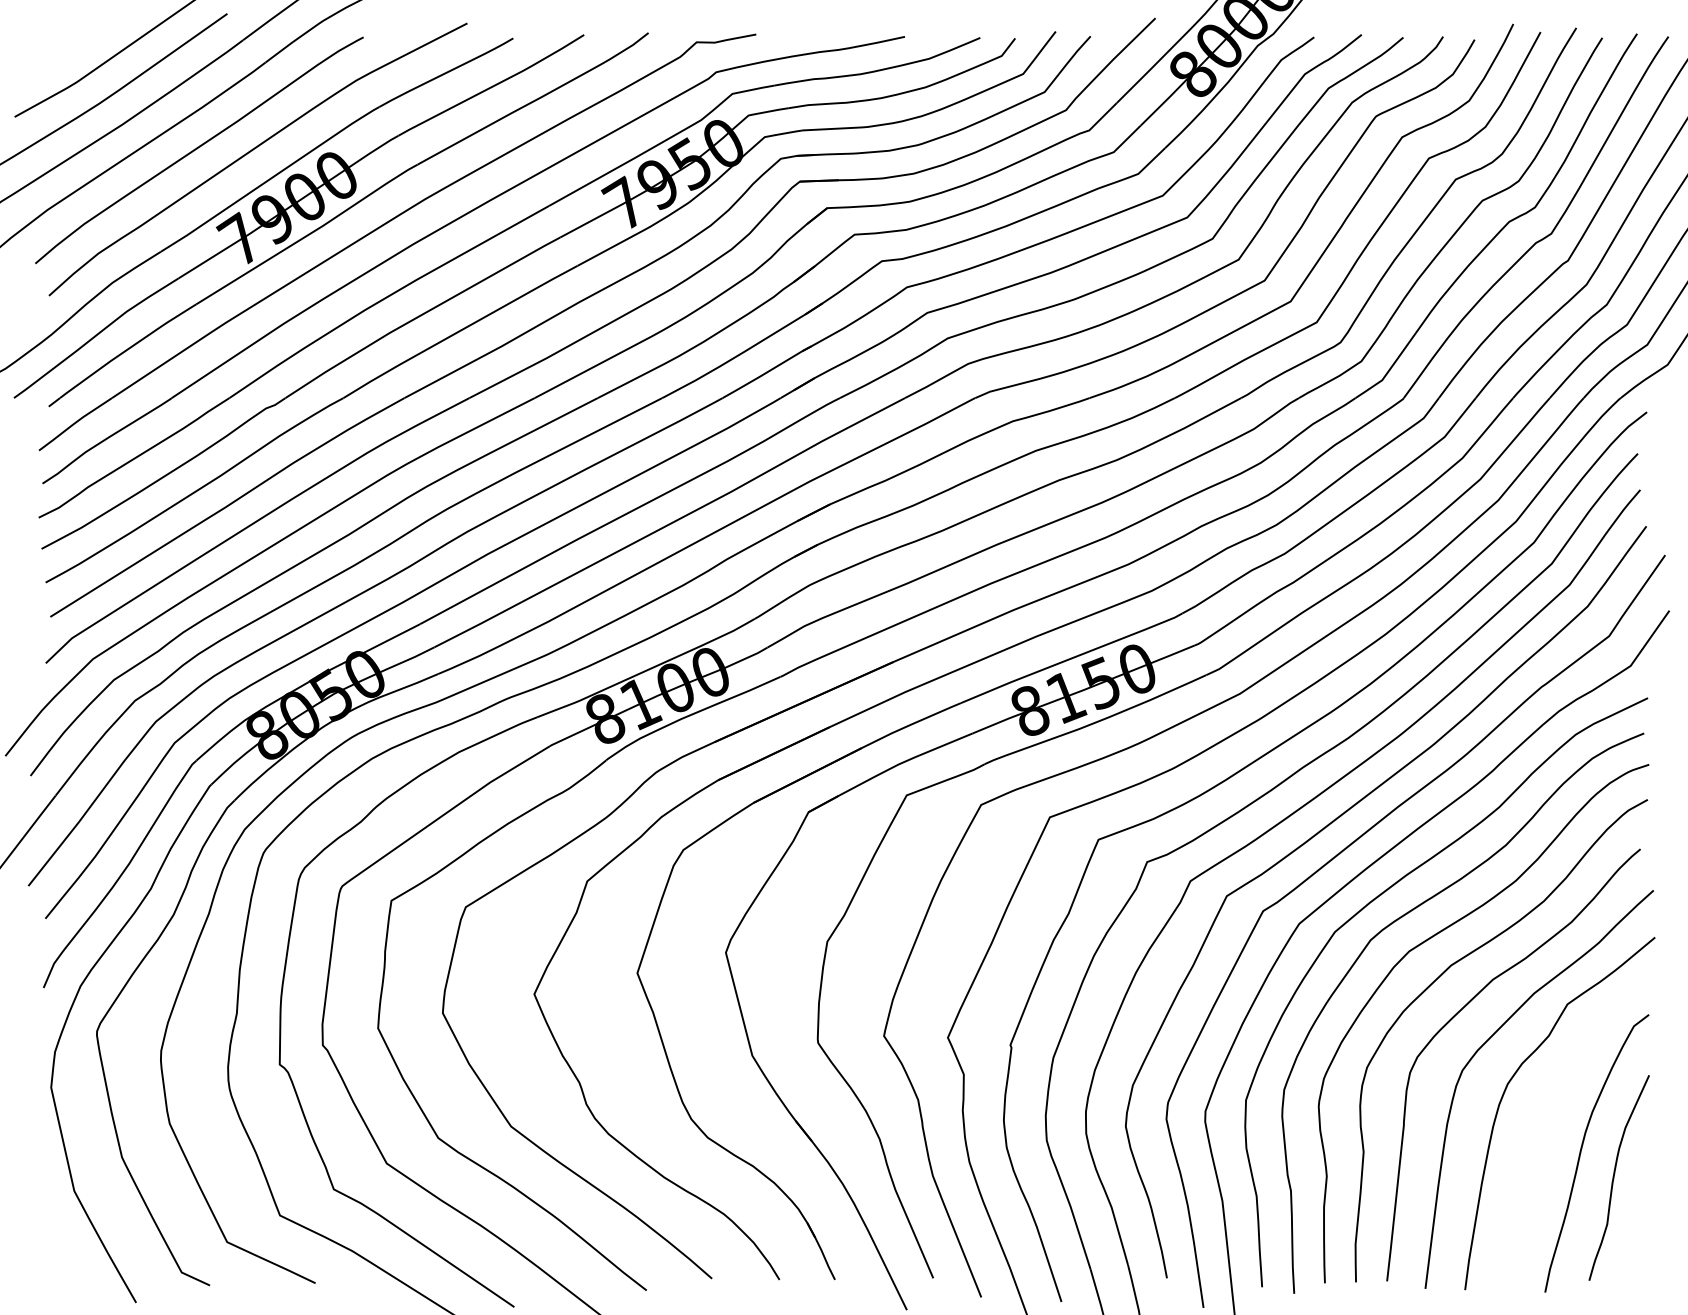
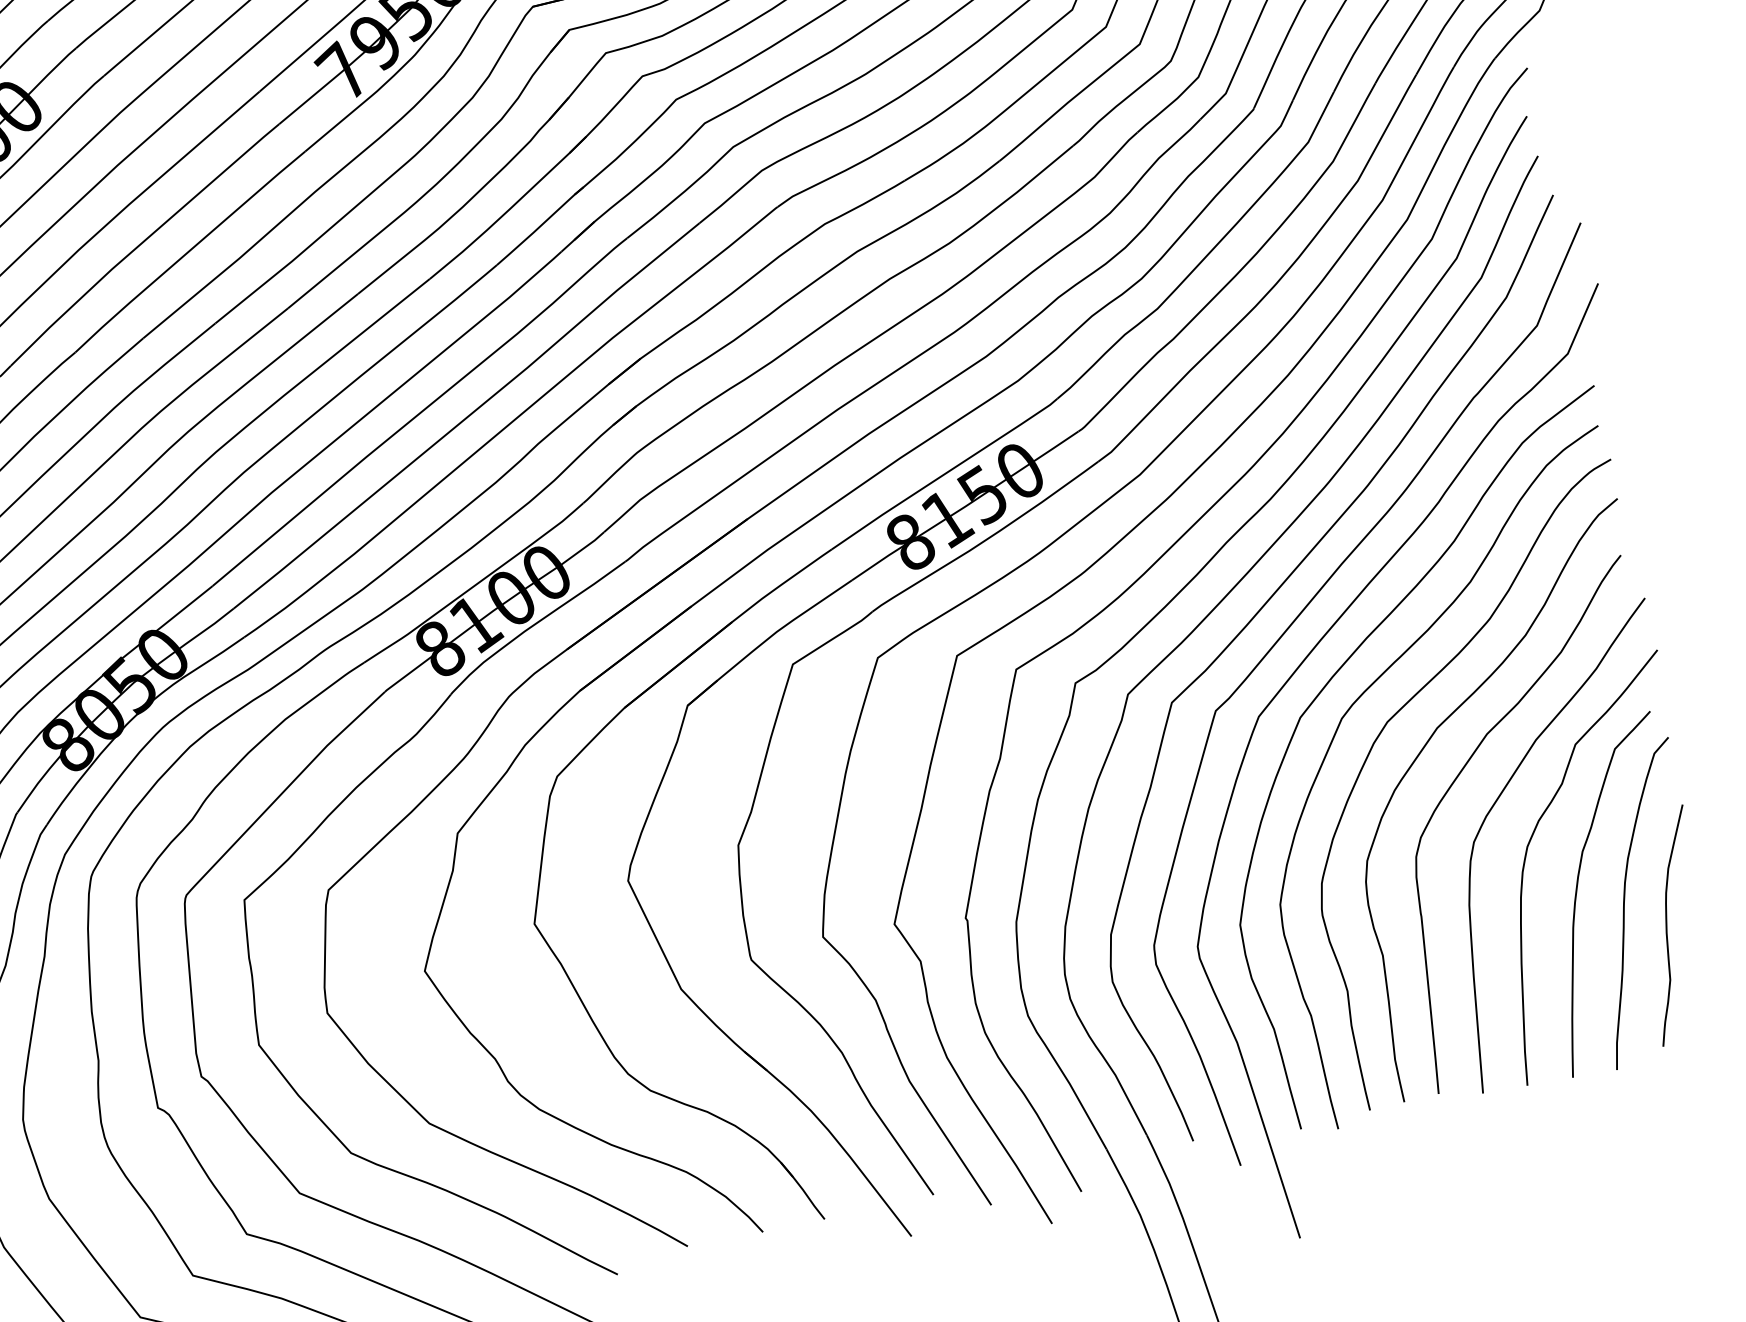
curve: (1543, 1130) -> (1577, 890), added

